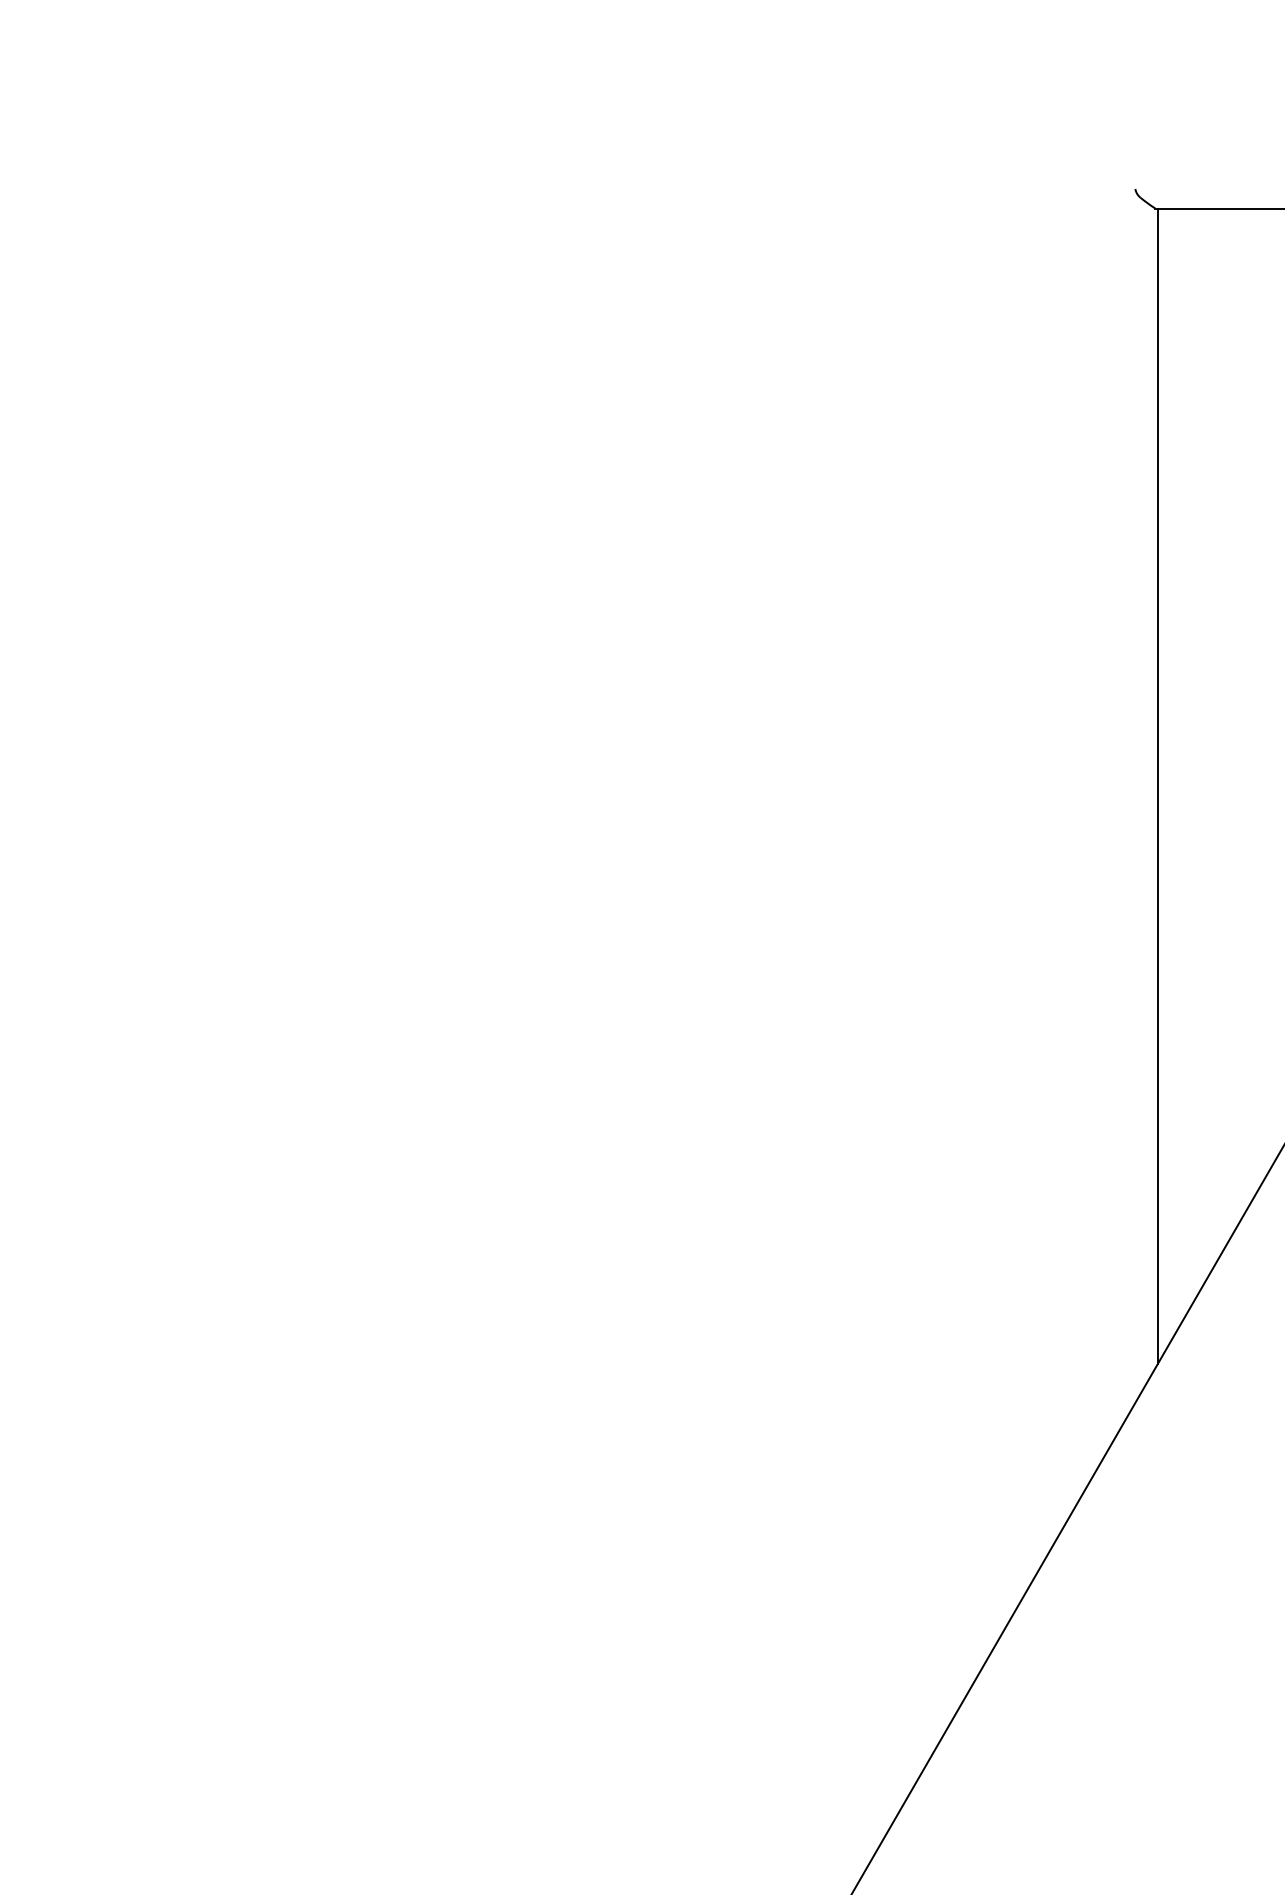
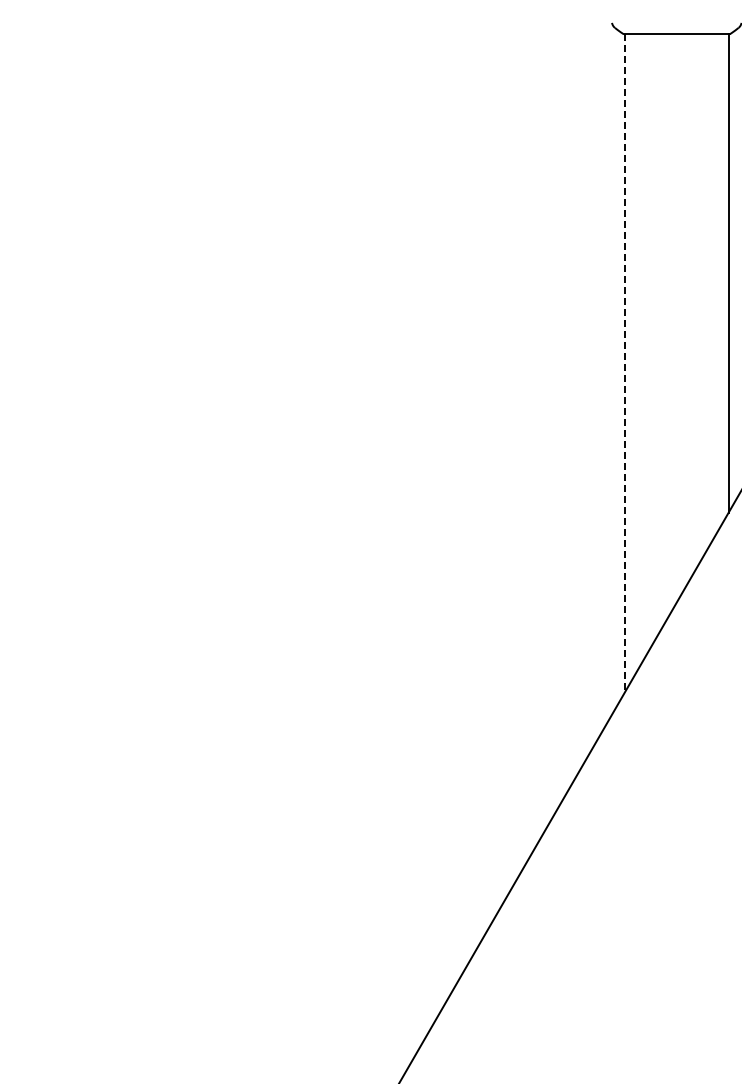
line: (1157, 786) -> (624, 363), solid -> dashed

